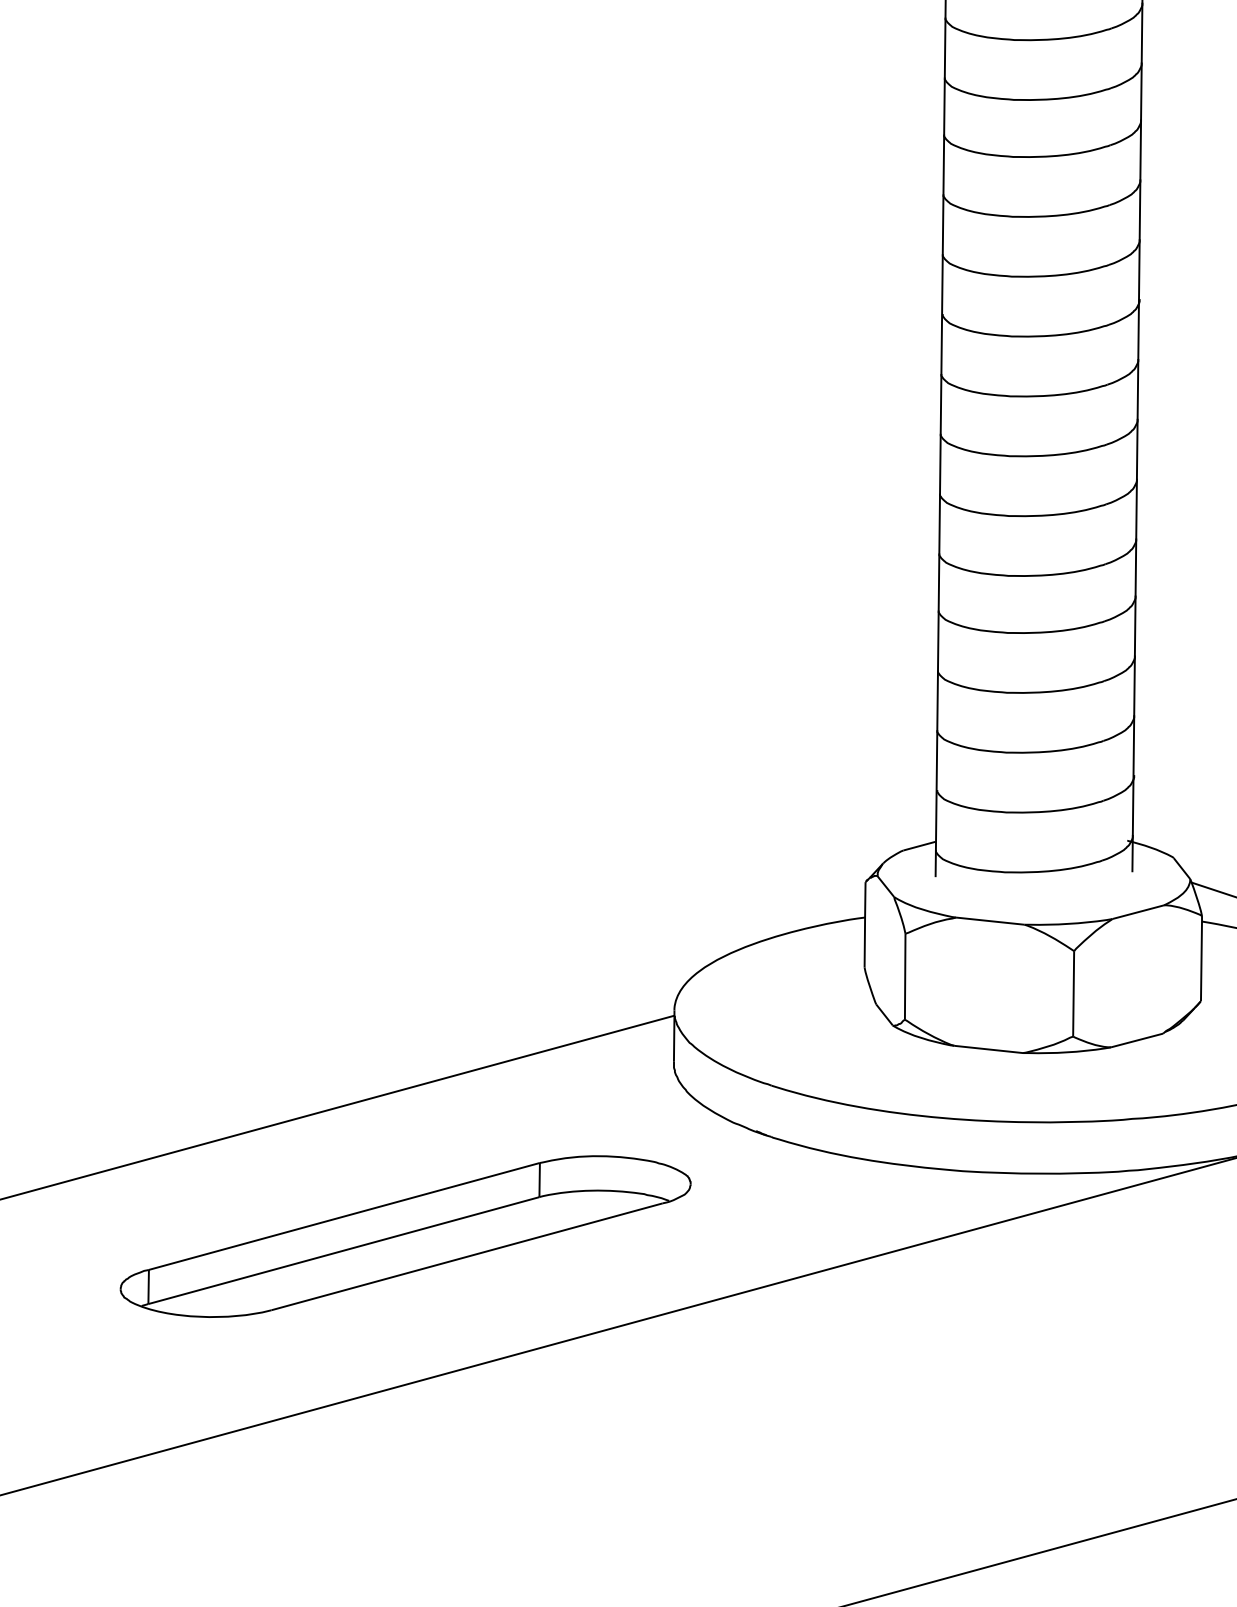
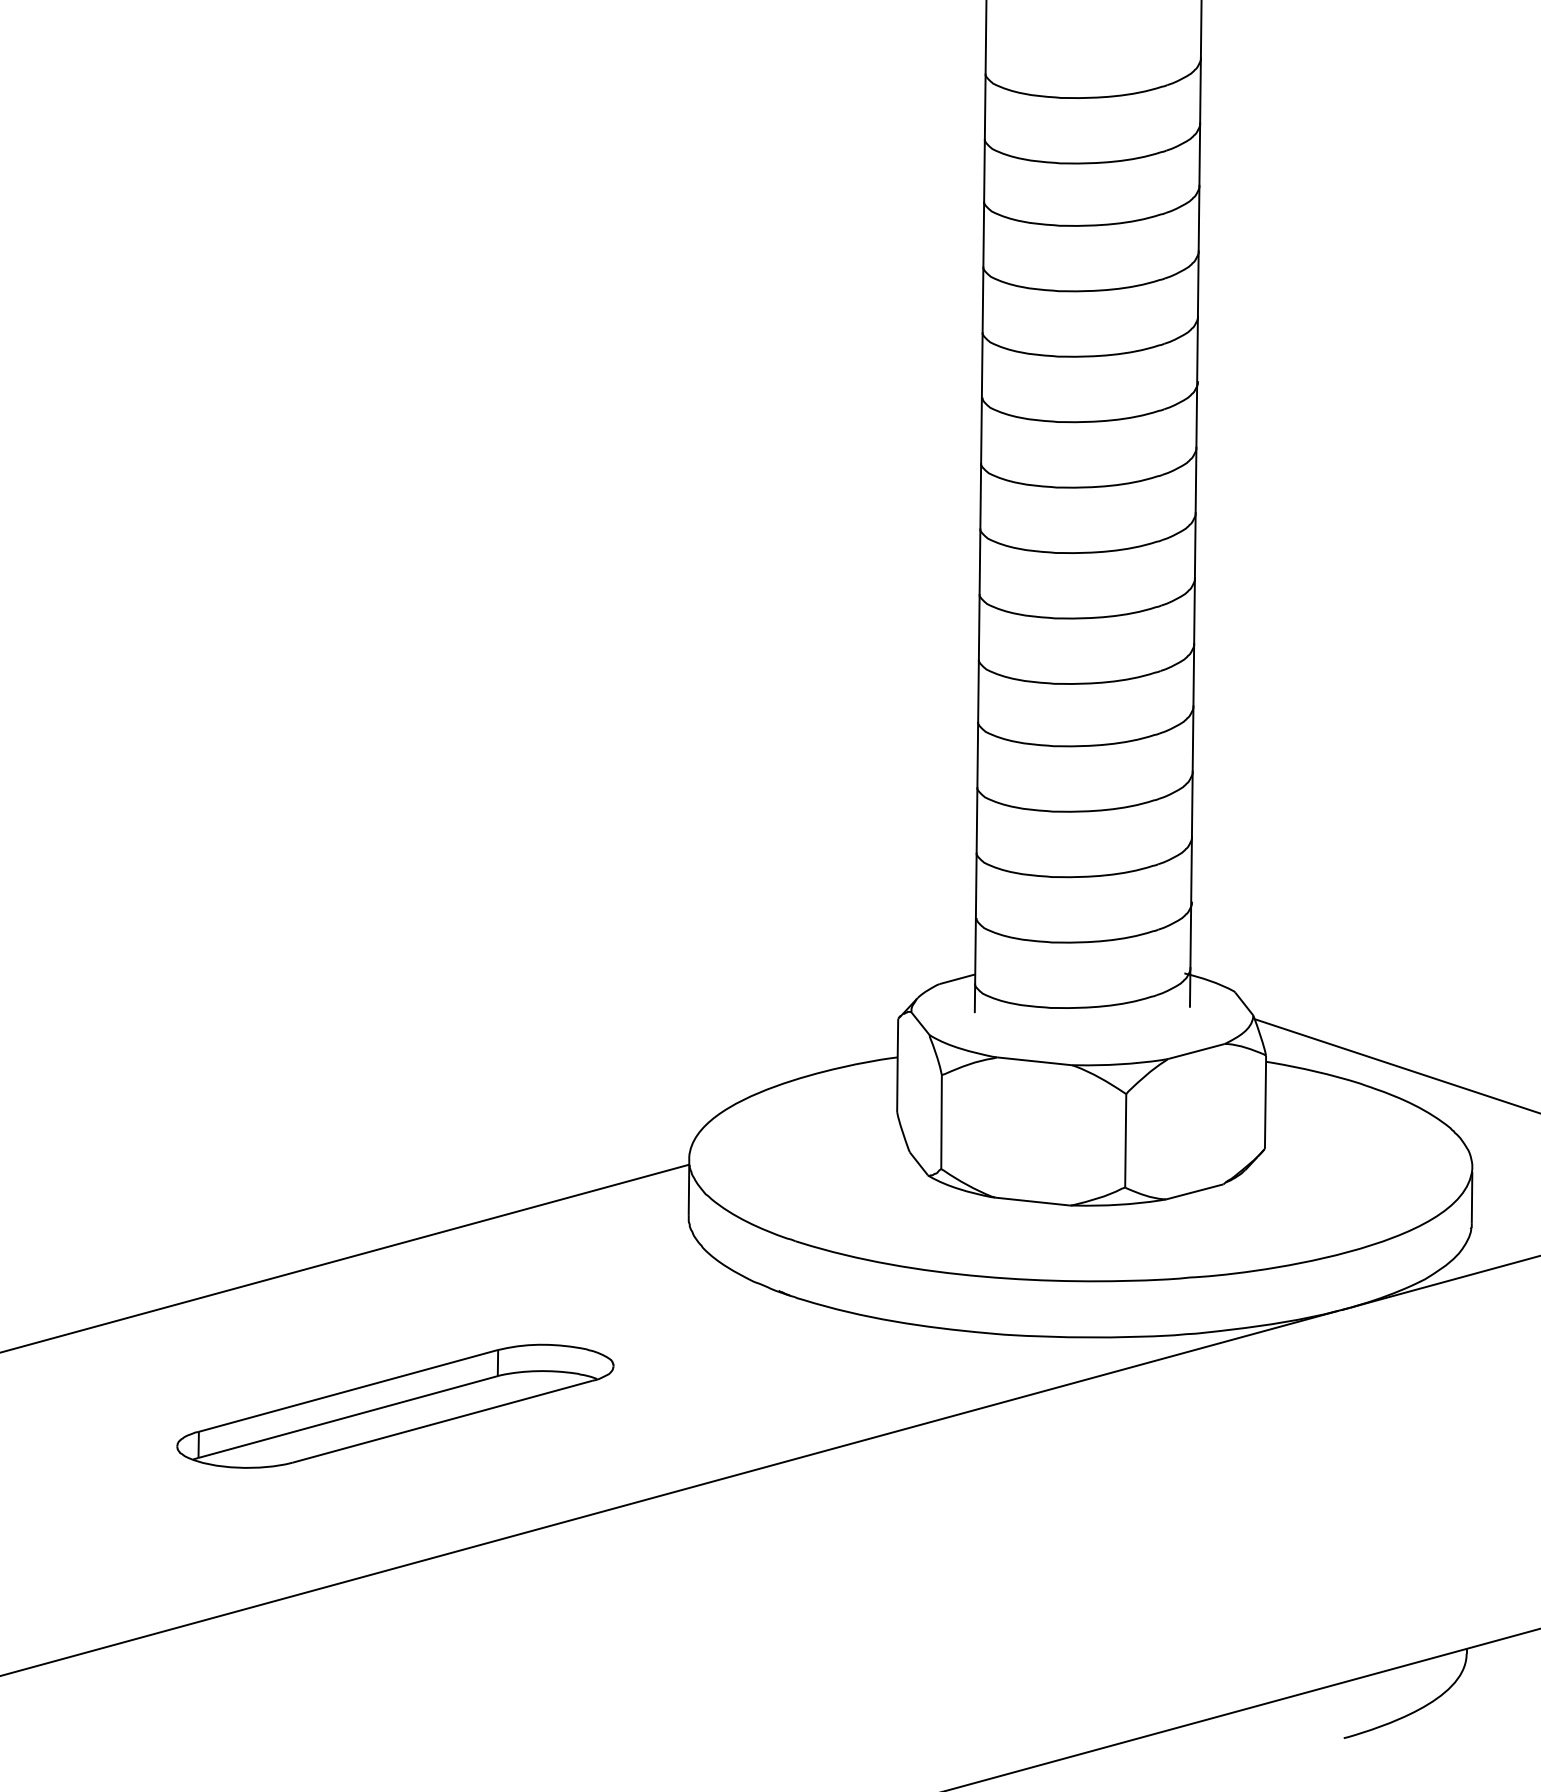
part: (405, 1236) -> (395, 1406), size x0.7

